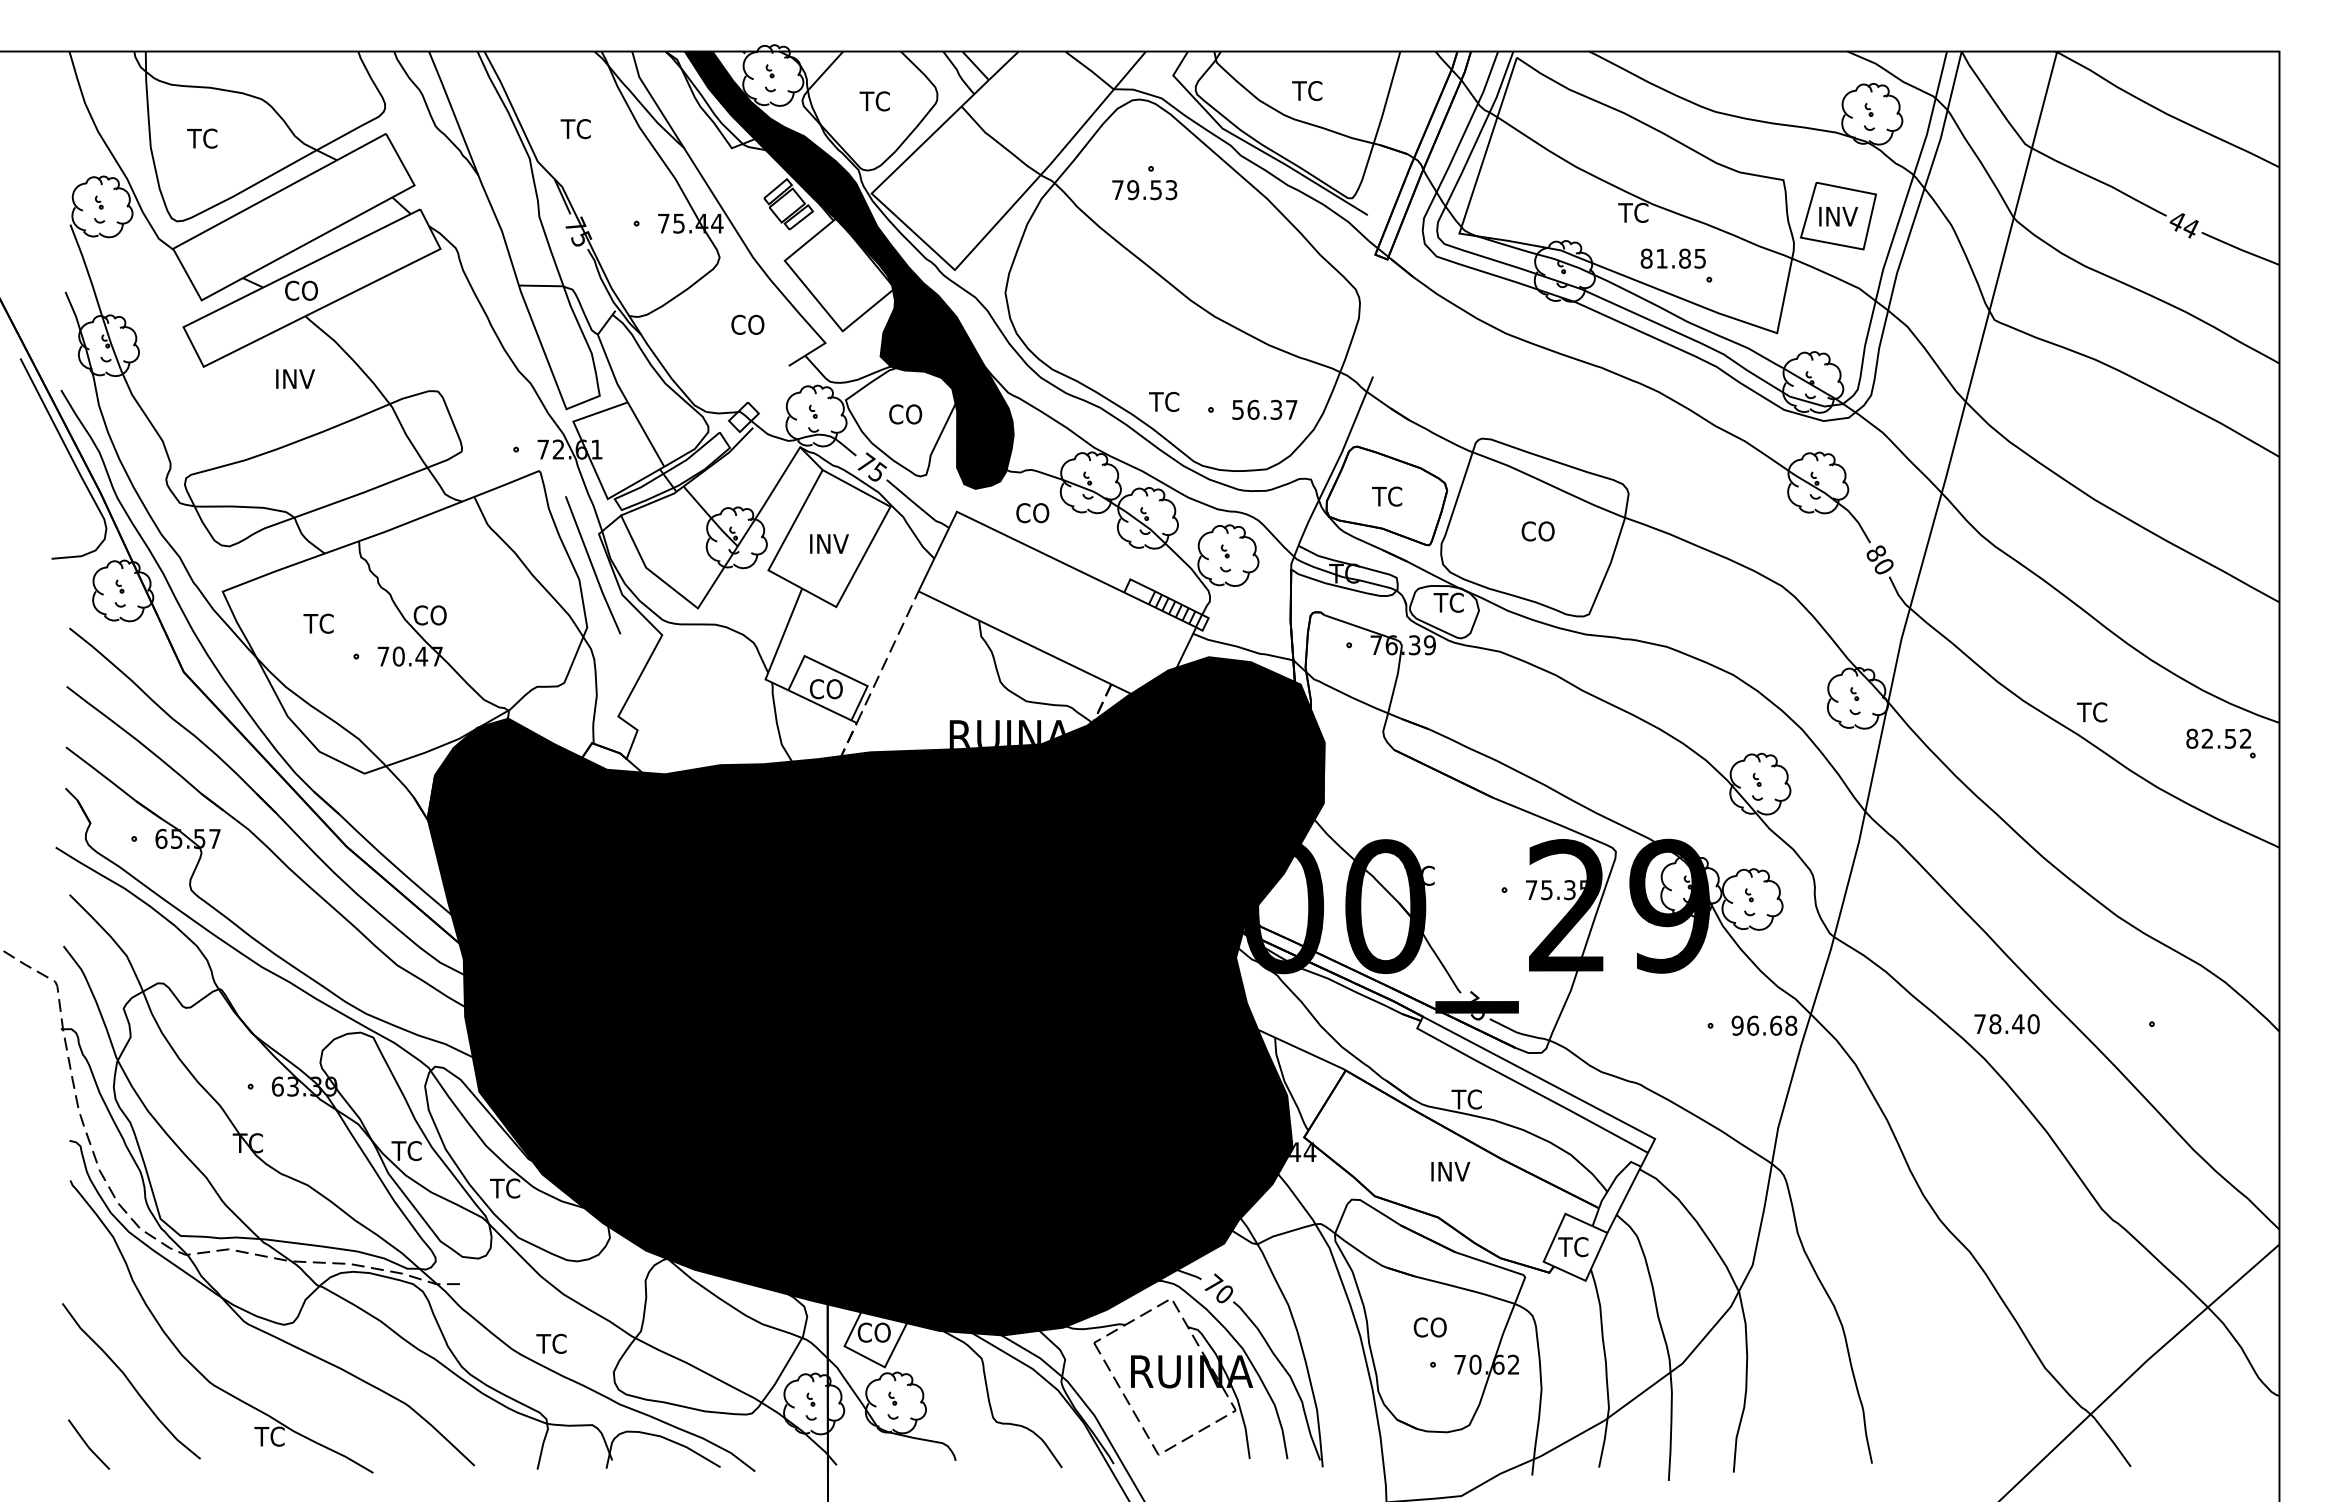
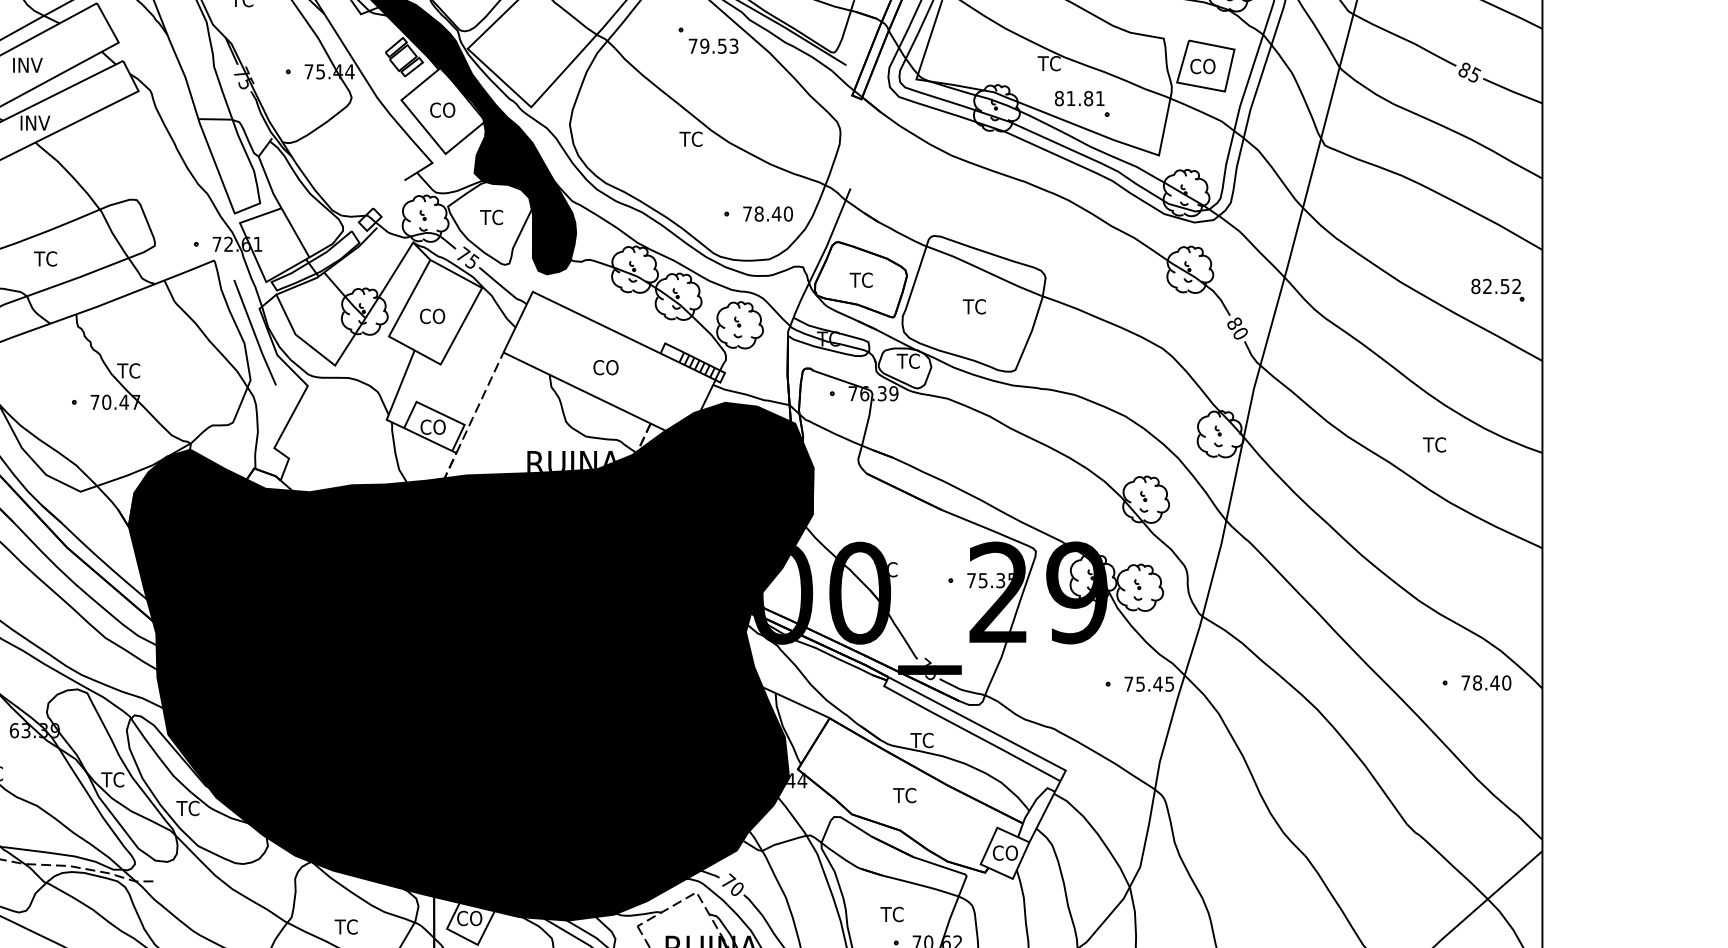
text: (1144, 190) -> (713, 46), moved
text: (1837, 216) -> (1205, 66), INV -> CO
text: (2184, 224) -> (1469, 72), 44 -> 85
text: (1699, 258) -> (1099, 98), 81.85 -> 81.81
text: (304, 290) -> (34, 122), CO -> INV
text: (747, 324) -> (442, 109), moved
text: (295, 378) -> (27, 64), moved
text: (1164, 401) -> (691, 138), moved
text: (1264, 409) -> (767, 213), 56.37 -> 78.40
text: (904, 414) -> (492, 217), CO -> TC
text: (1032, 513) -> (605, 367), moved
text: (1537, 531) -> (976, 306), CO -> TC
text: (828, 544) -> (434, 316), INV -> CO
text: (429, 615) -> (130, 370), CO -> TC
text: (318, 623) -> (45, 258), moved
text: (2092, 712) -> (1434, 445), moved
part: (2220, 743) -> (1497, 290), moved
text: (2006, 1024) -> (1485, 683), moved
text: (1764, 1025) -> (1149, 683), 96.68 -> 75.45
text: (1449, 1171) -> (908, 795), INV -> TC
text: (1575, 1247) -> (1005, 853), TC -> CO
text: (1429, 1327) -> (893, 914), CO -> TC
text: (551, 1343) -> (346, 926), moved

